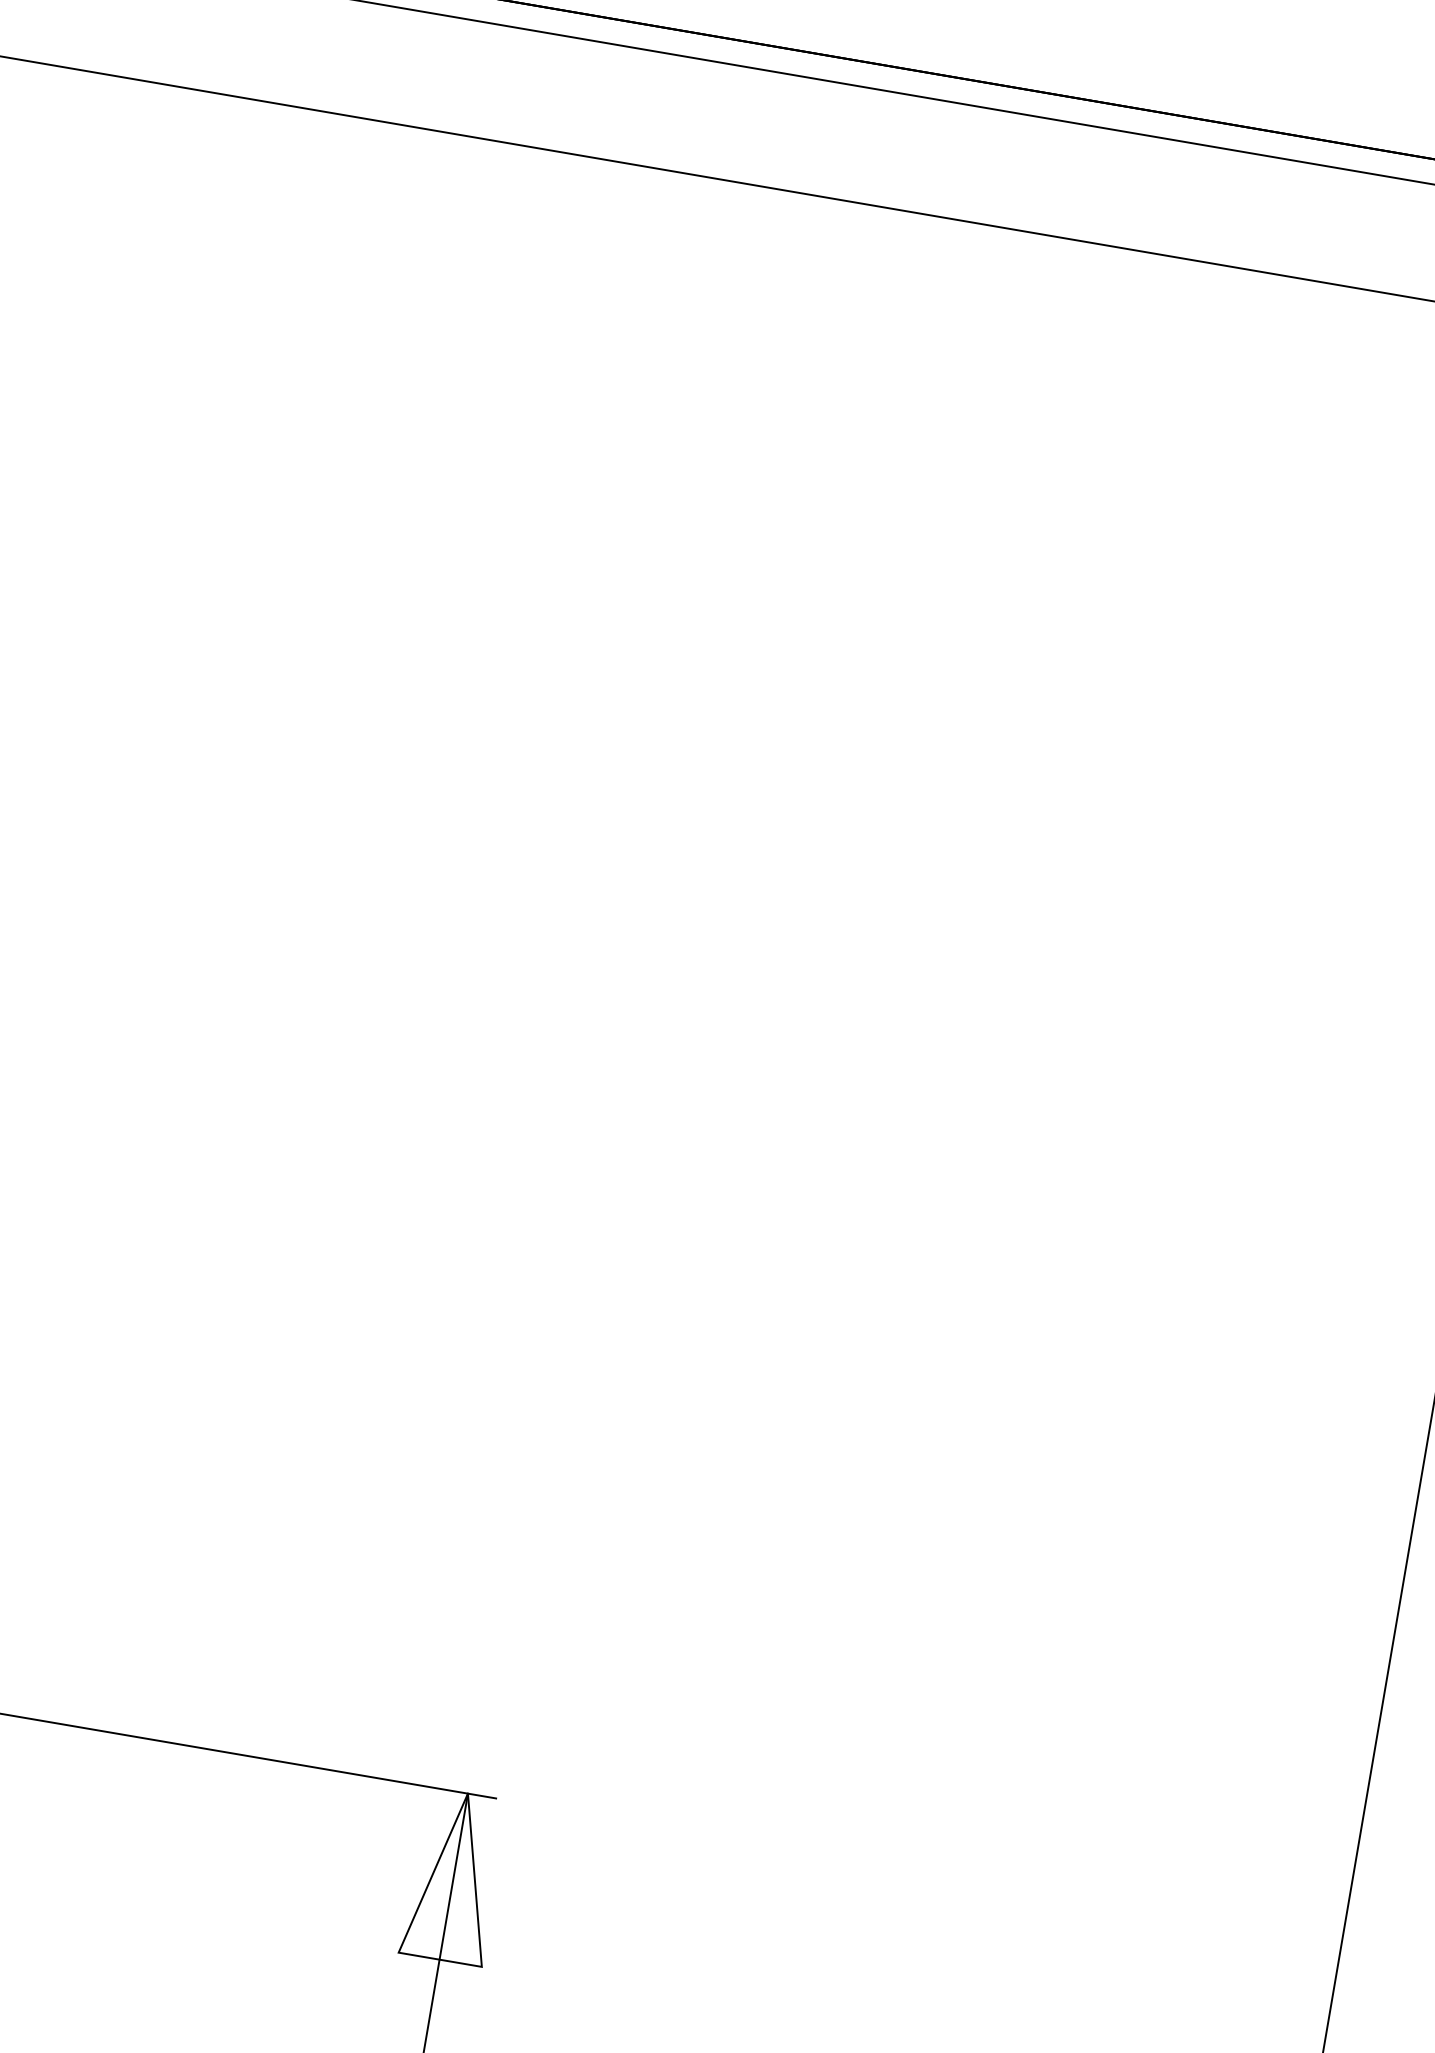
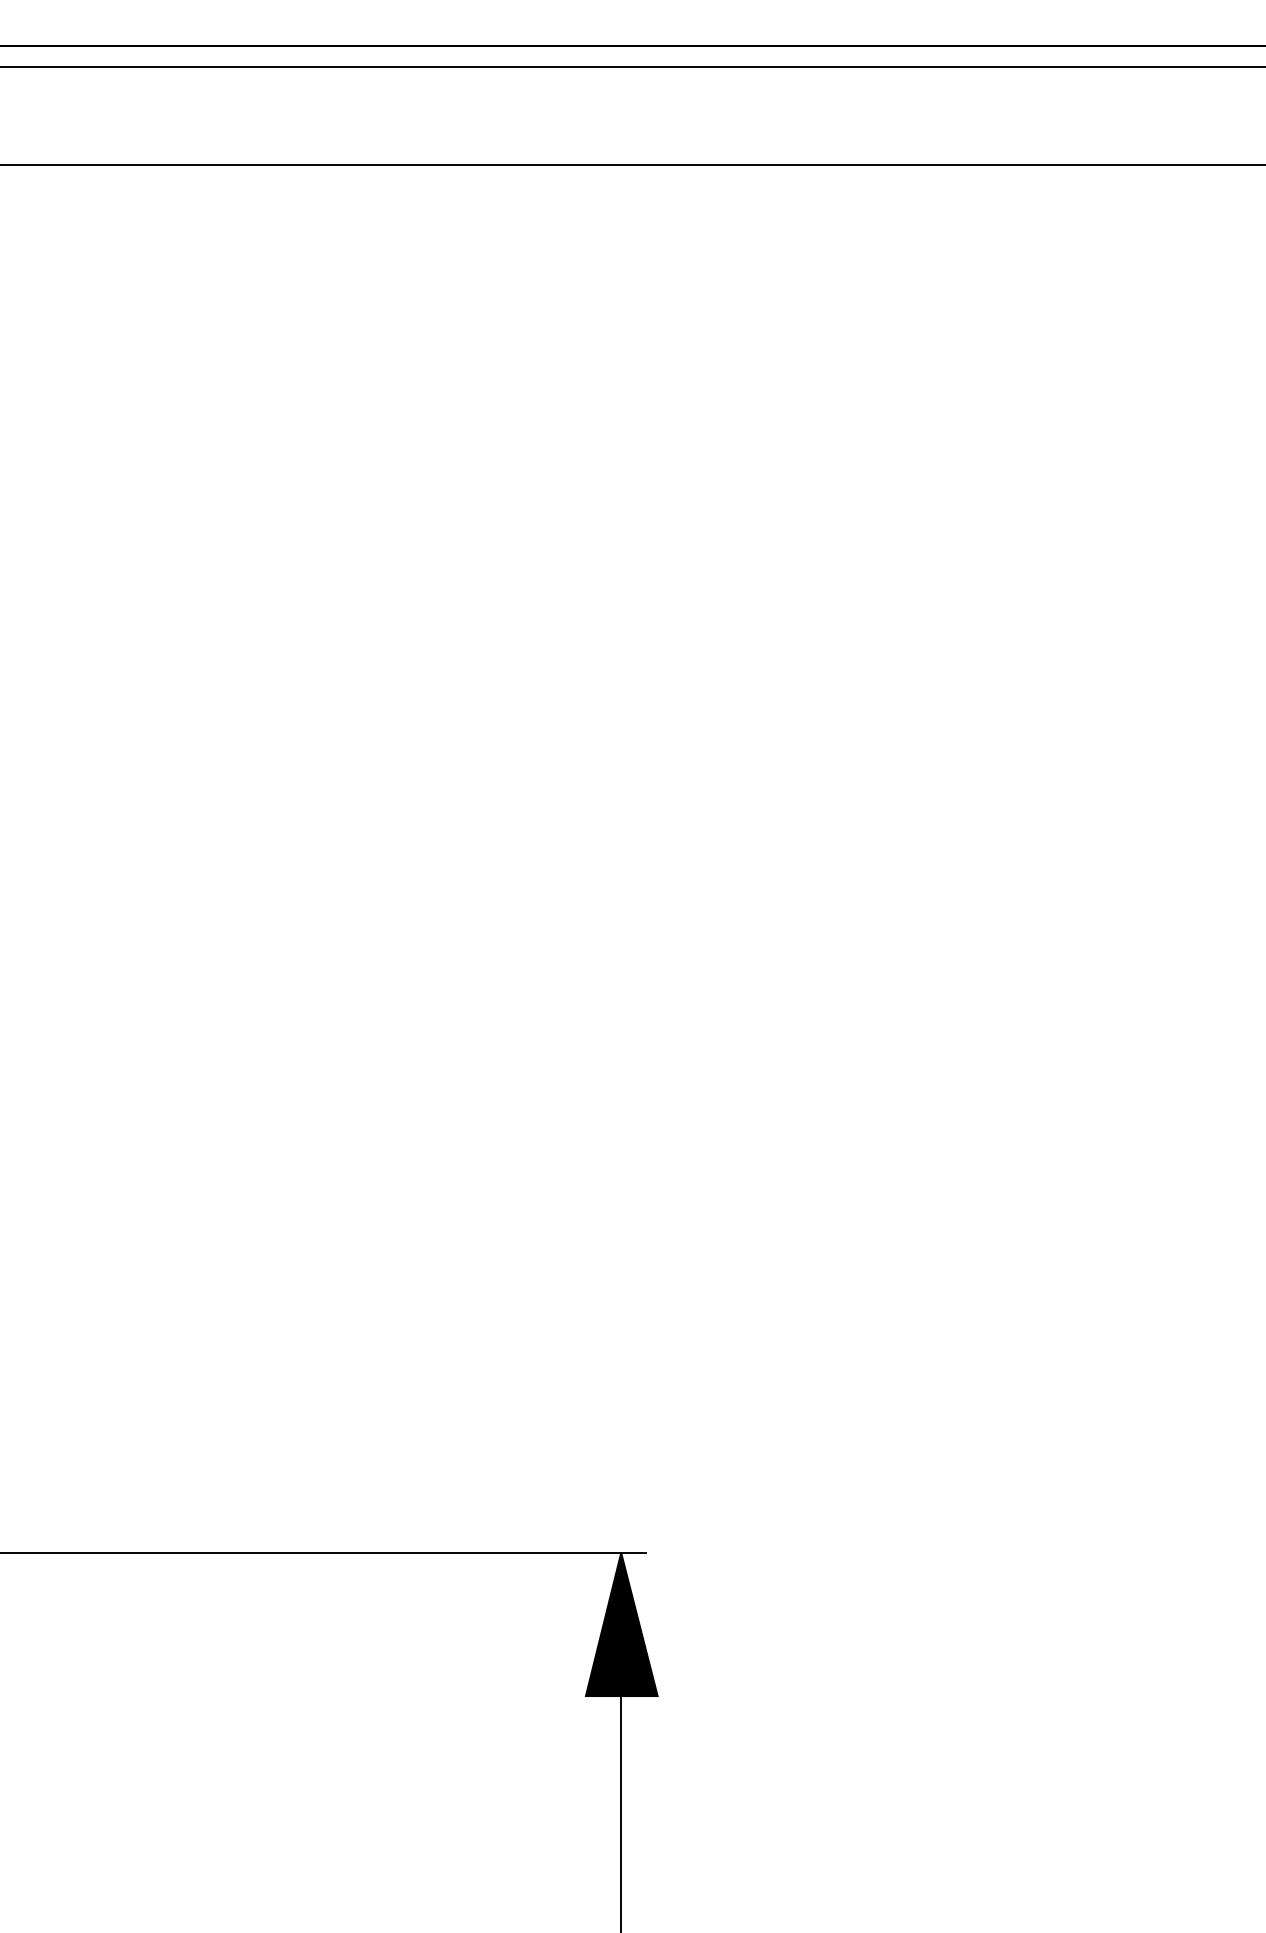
fill: (454, 1876) -> (621, 1624), added

